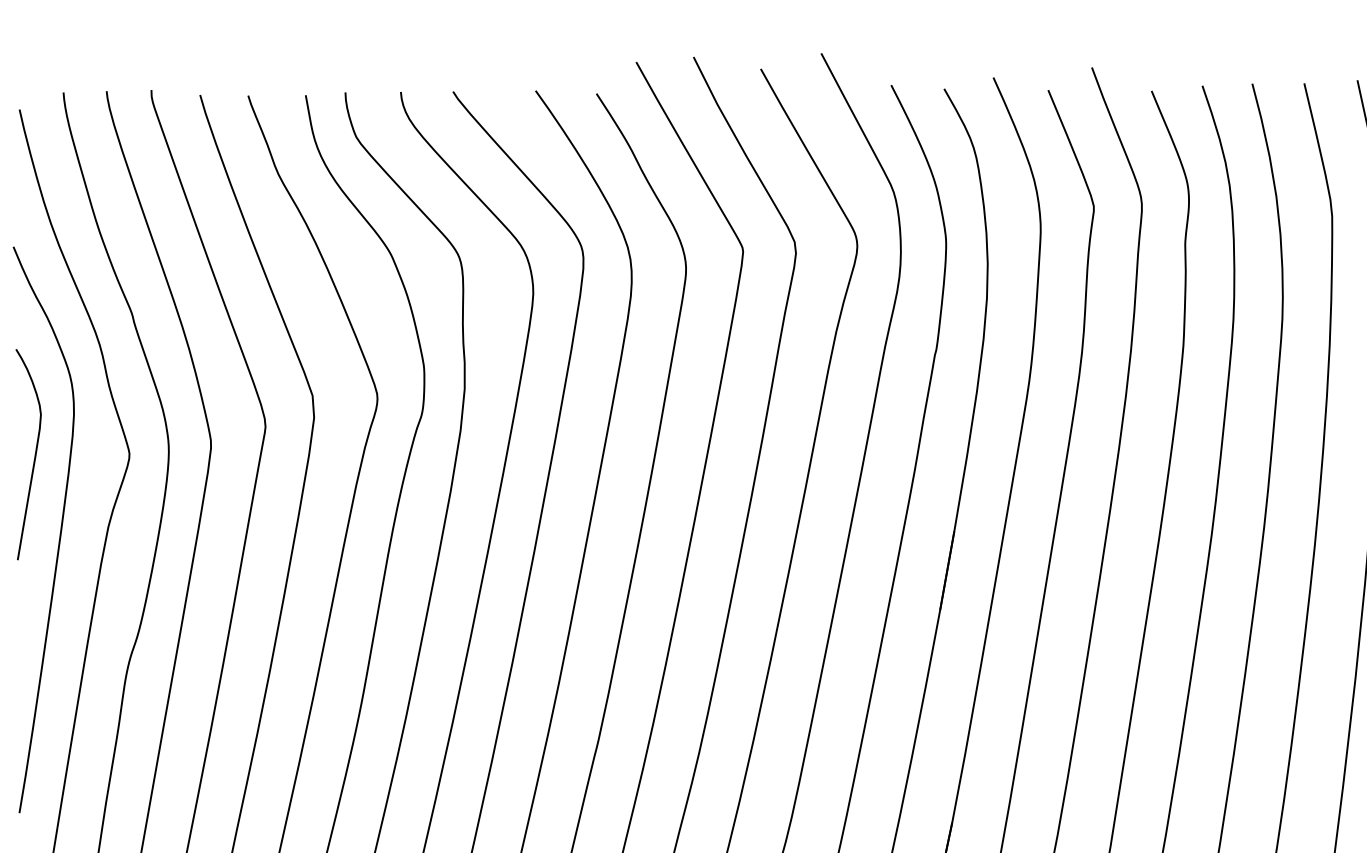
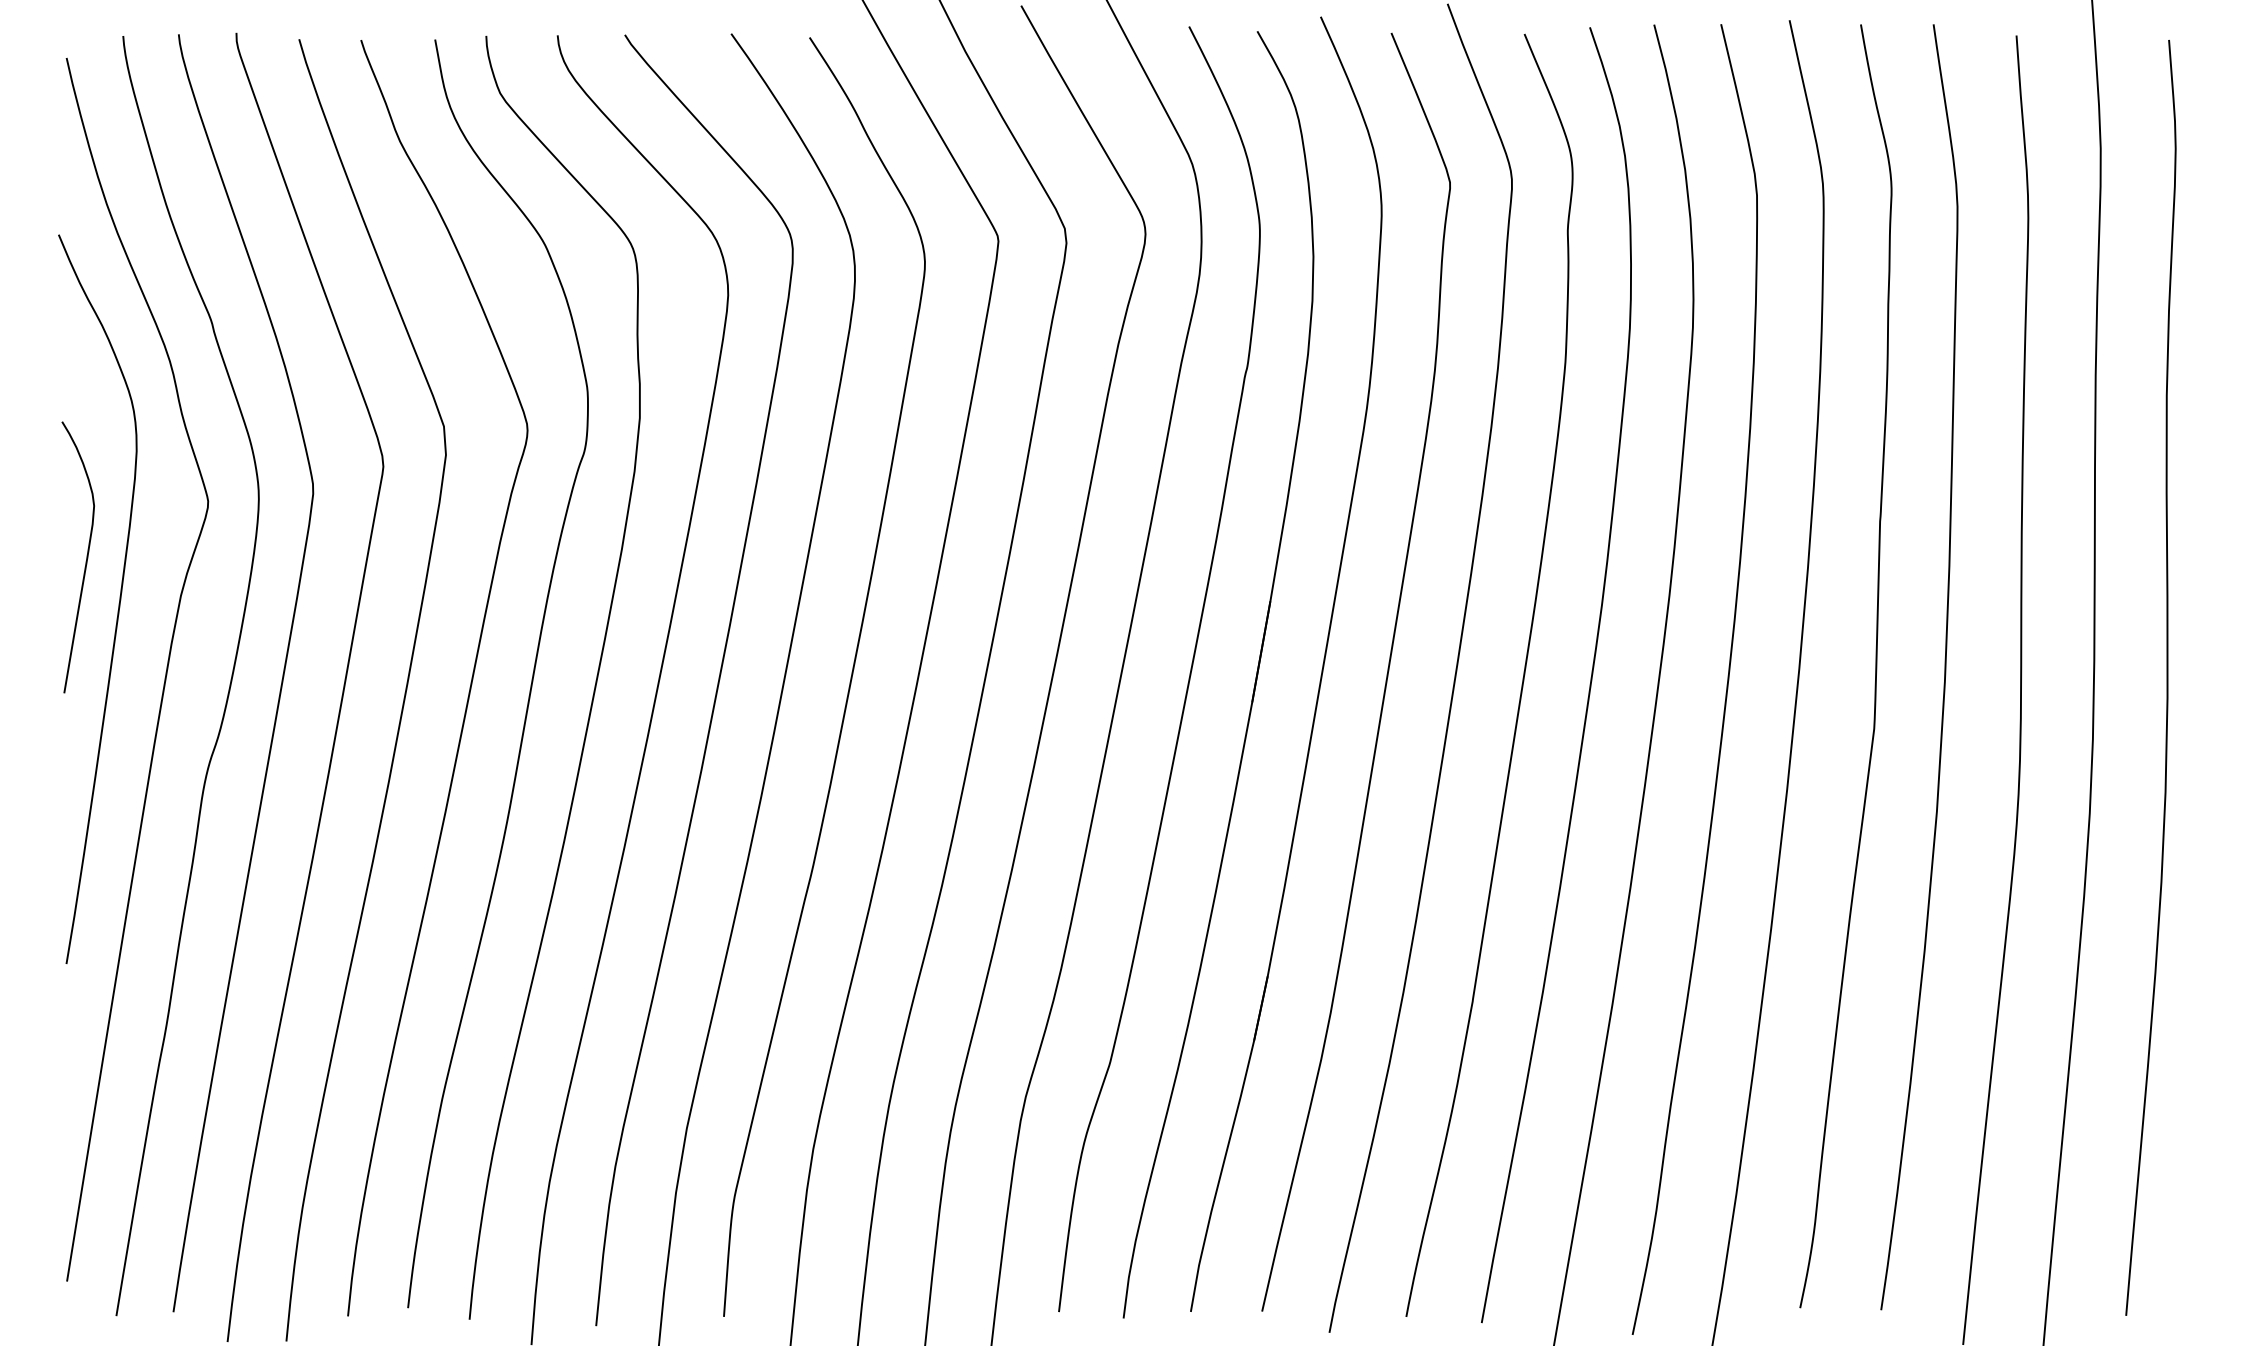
curve: (34, 457) -> (85, 561), moved

